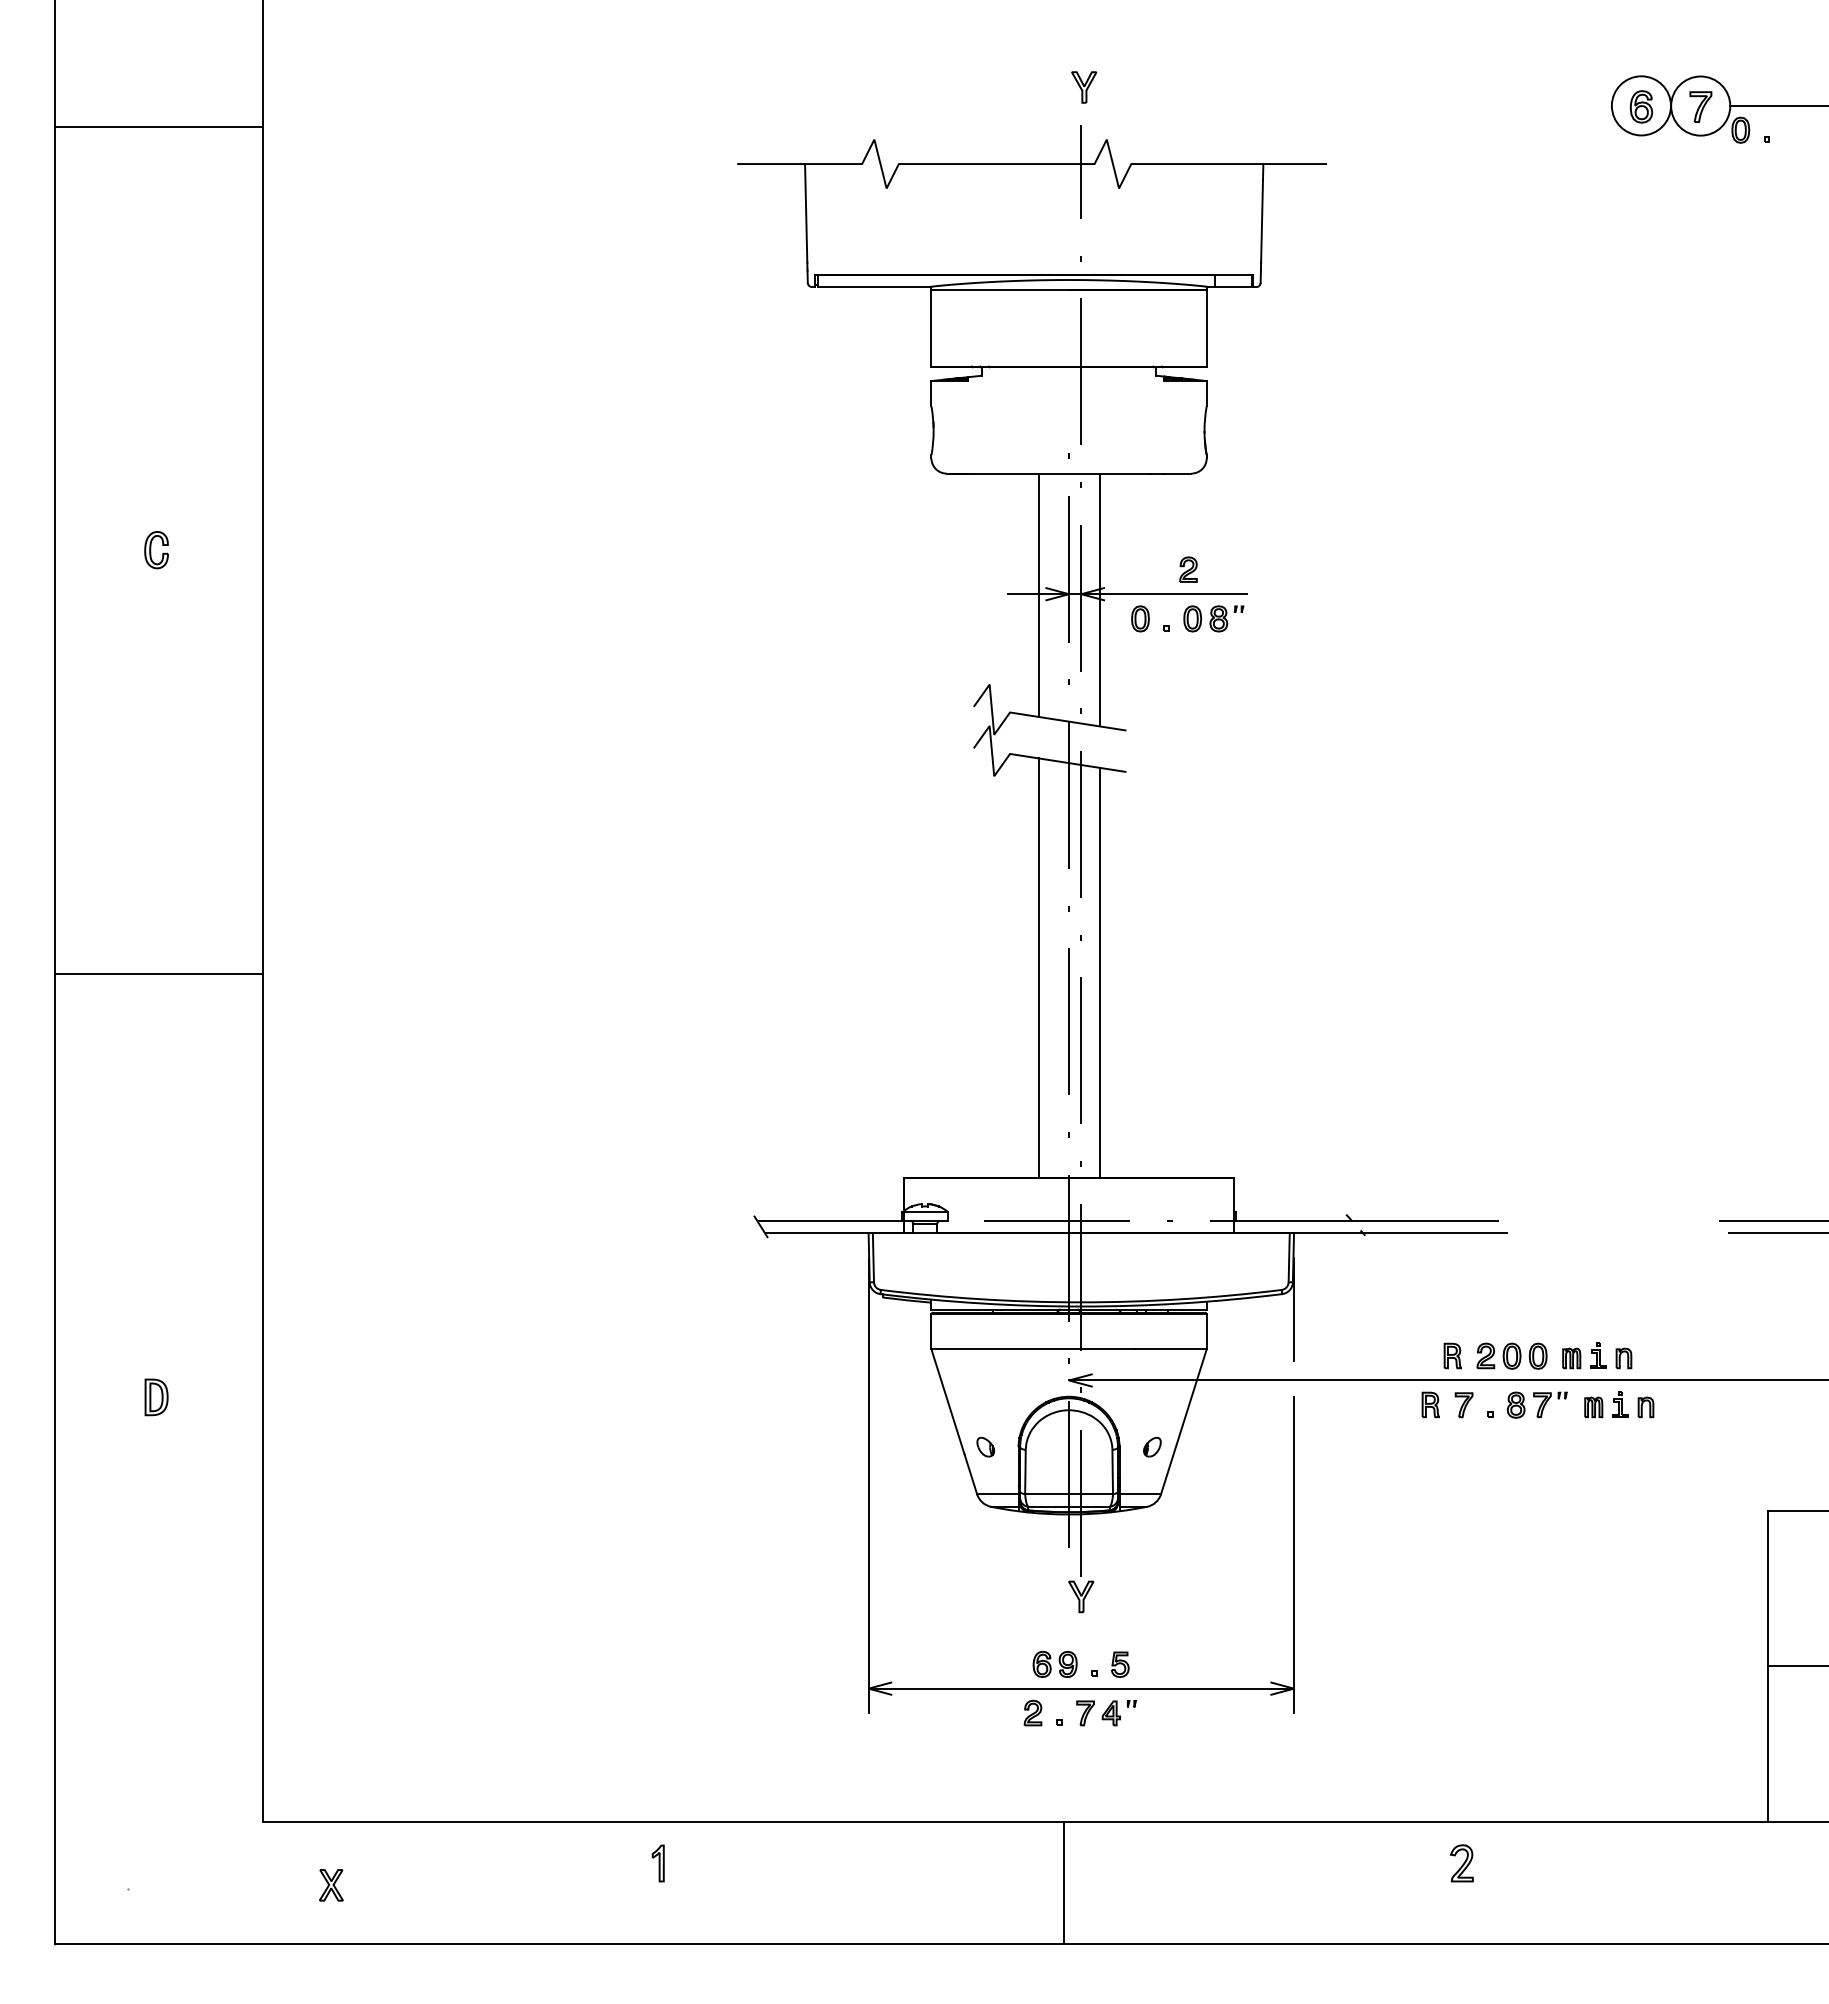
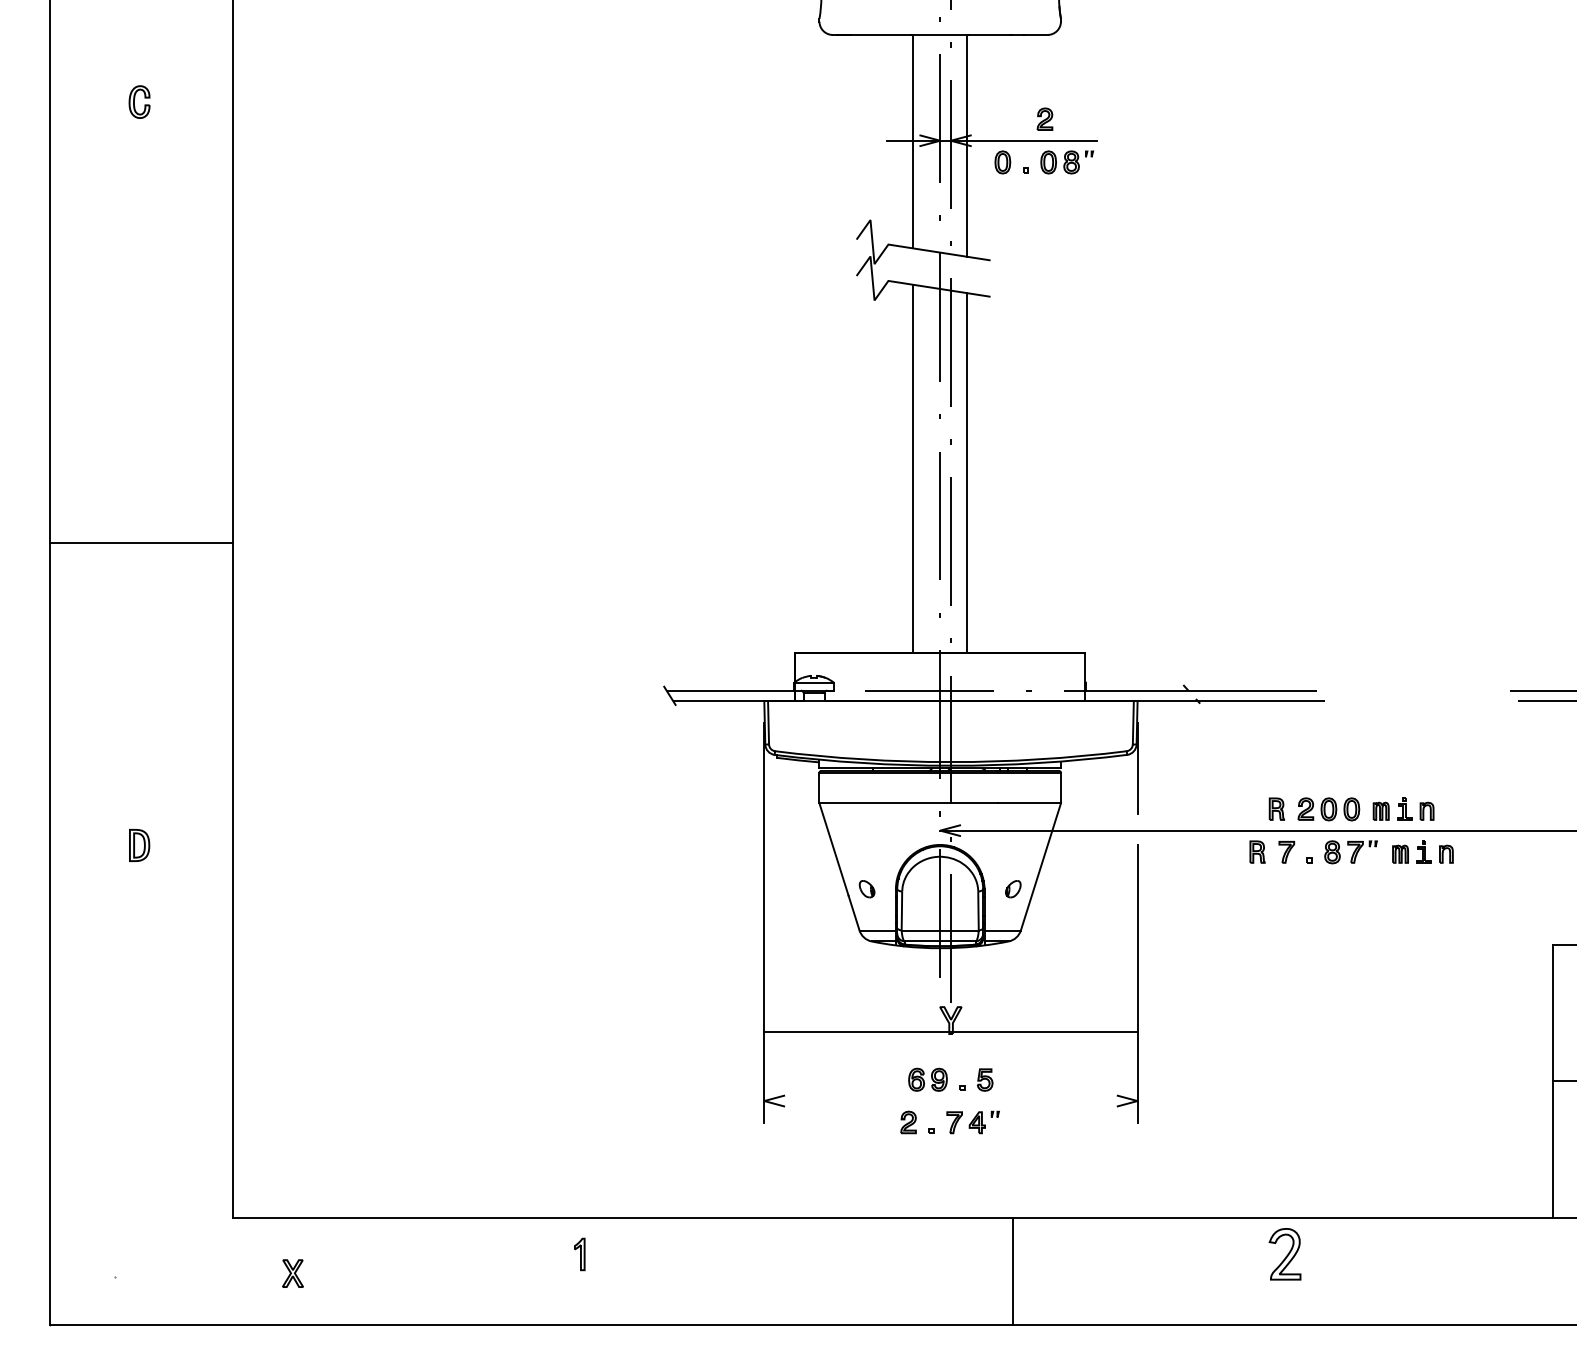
line: (159, 974) -> (142, 542), moved
line: (1081, 1688) -> (951, 1031), moved
part: (1461, 1863) -> (1284, 1254), size x1.6
line: (1064, 1882) -> (1013, 1271), moved

